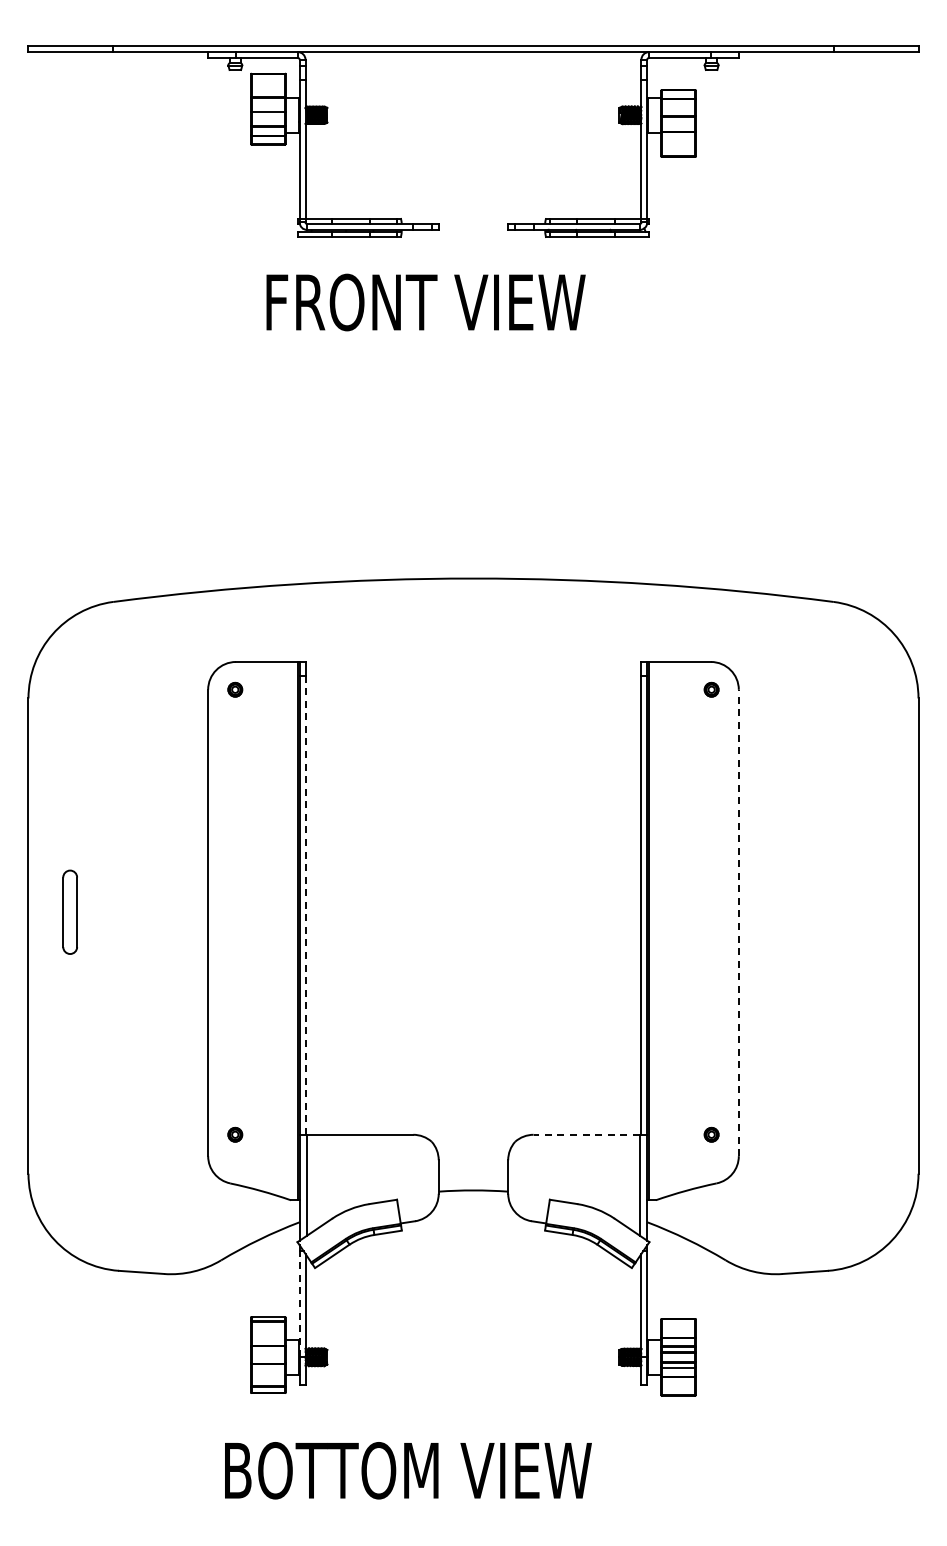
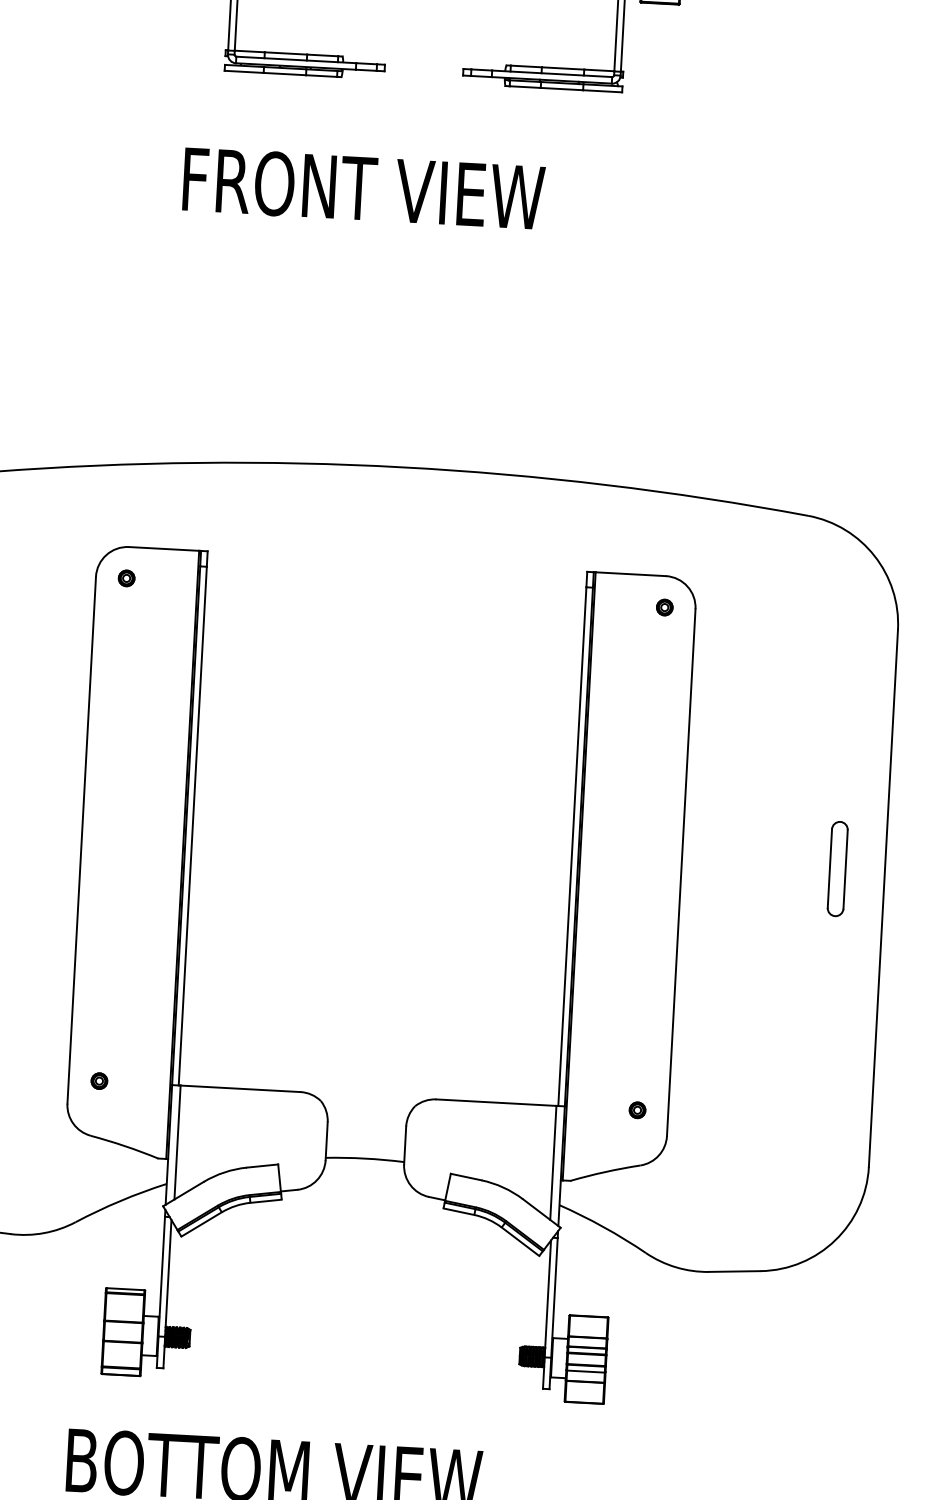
text: (425, 302) -> (363, 188), moved
line: (305, 905) -> (192, 826), dashed -> solid
part: (876, 911) -> (837, 868), added
line: (738, 922) -> (680, 872), dashed -> solid
line: (586, 1134) -> (496, 1102), dashed -> solid
line: (299, 1304) -> (161, 1276), dashed -> solid

